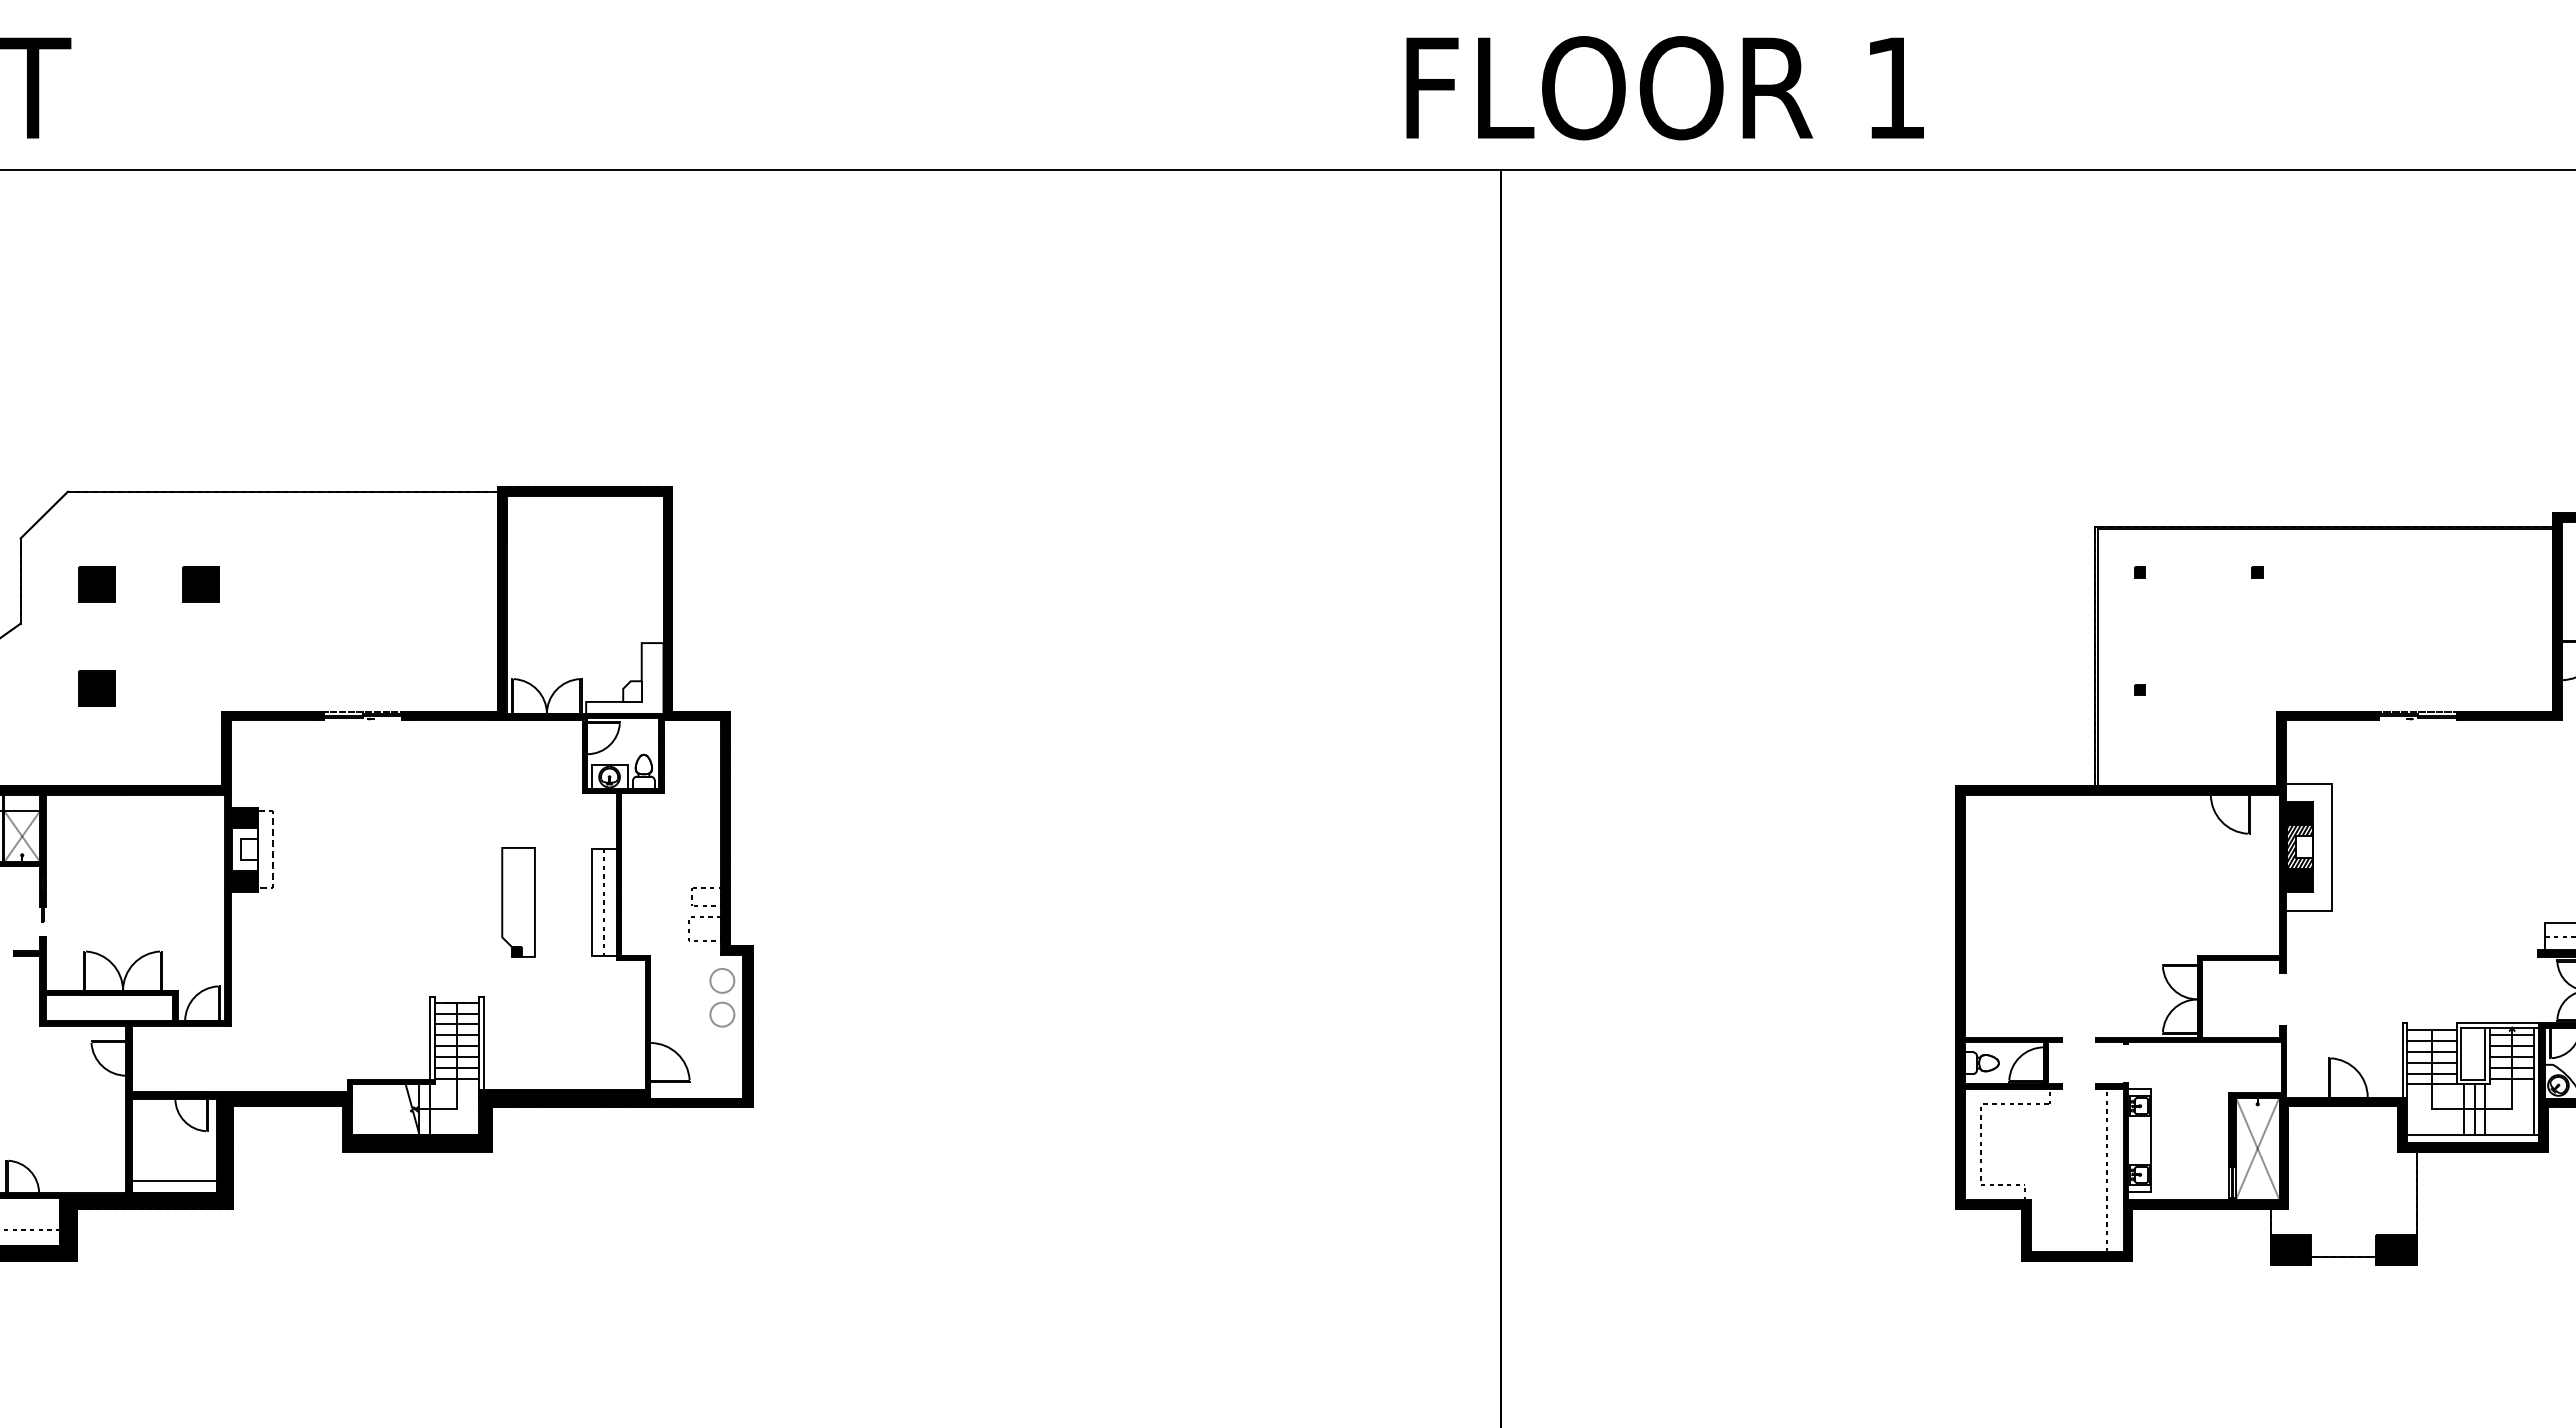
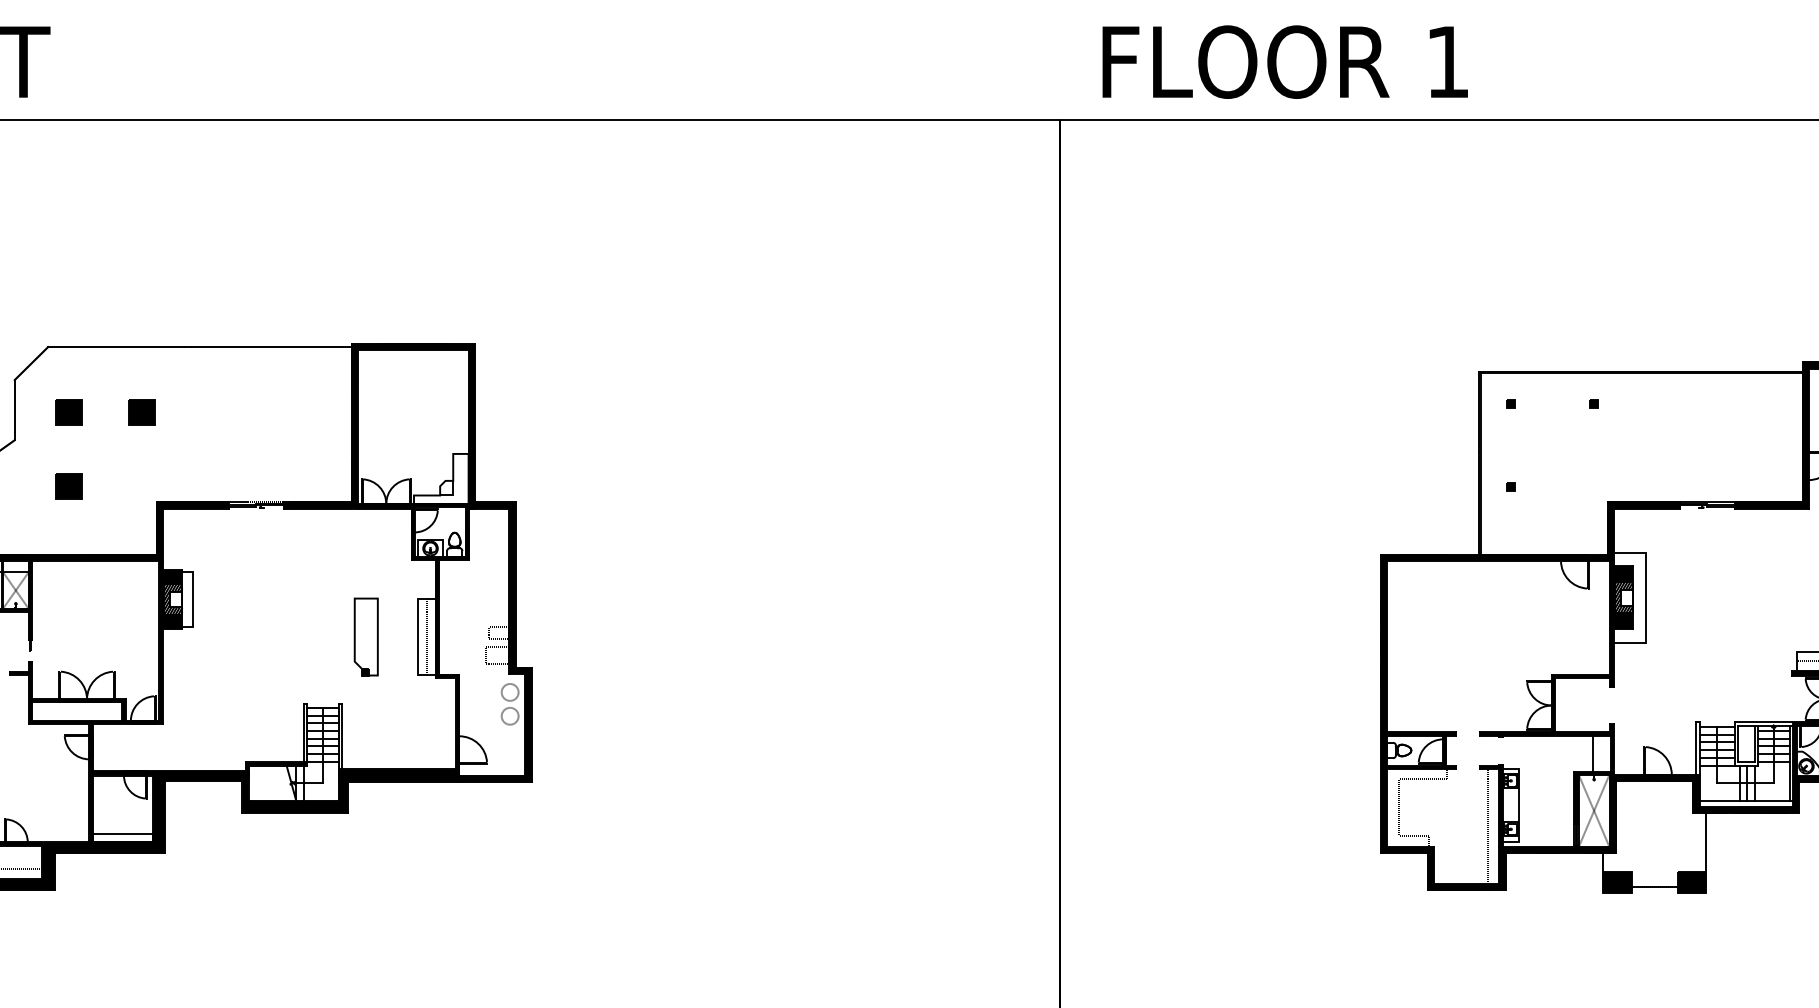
text: (1664, 88) -> (1284, 62), moved
hatch: (245, 849) -> (173, 599), added
line: (273, 849) -> (193, 599), dashed -> solid
line: (2256, 1067) -> (1593, 753), added

